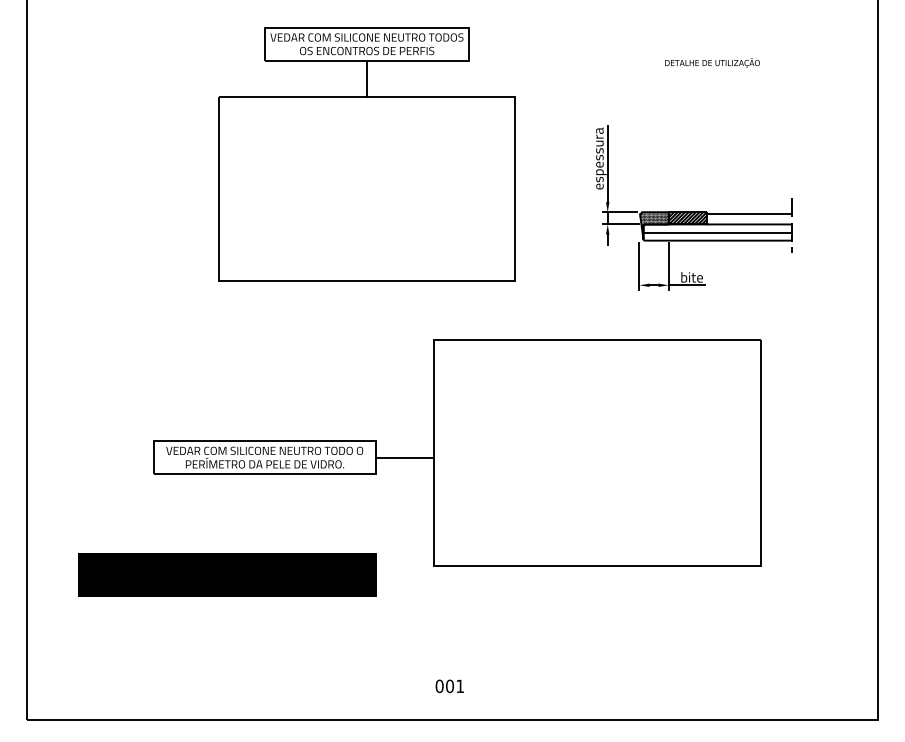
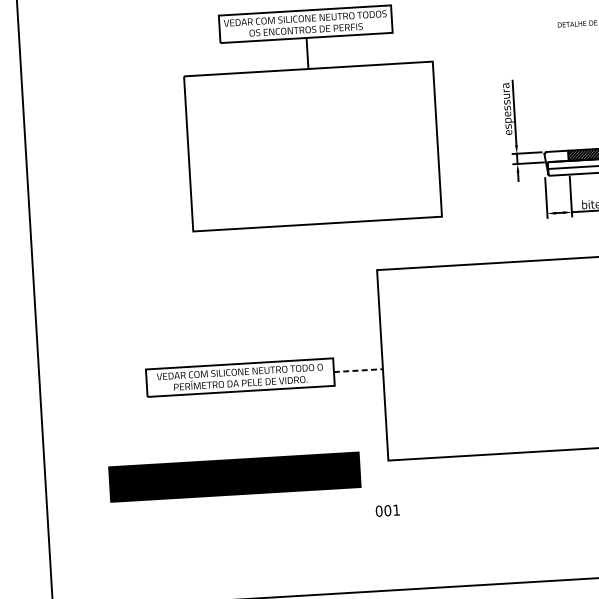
hatch: (653, 222) -> (556, 160), removed
line: (405, 457) -> (358, 370), solid -> dashed
text: (227, 574) -> (234, 476), moved
text: (449, 686) -> (387, 510), moved

